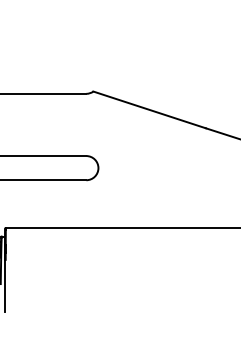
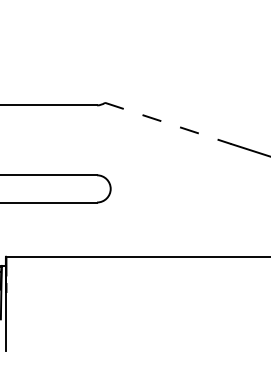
line: (149, 109) -> (168, 123), solid -> dashed

